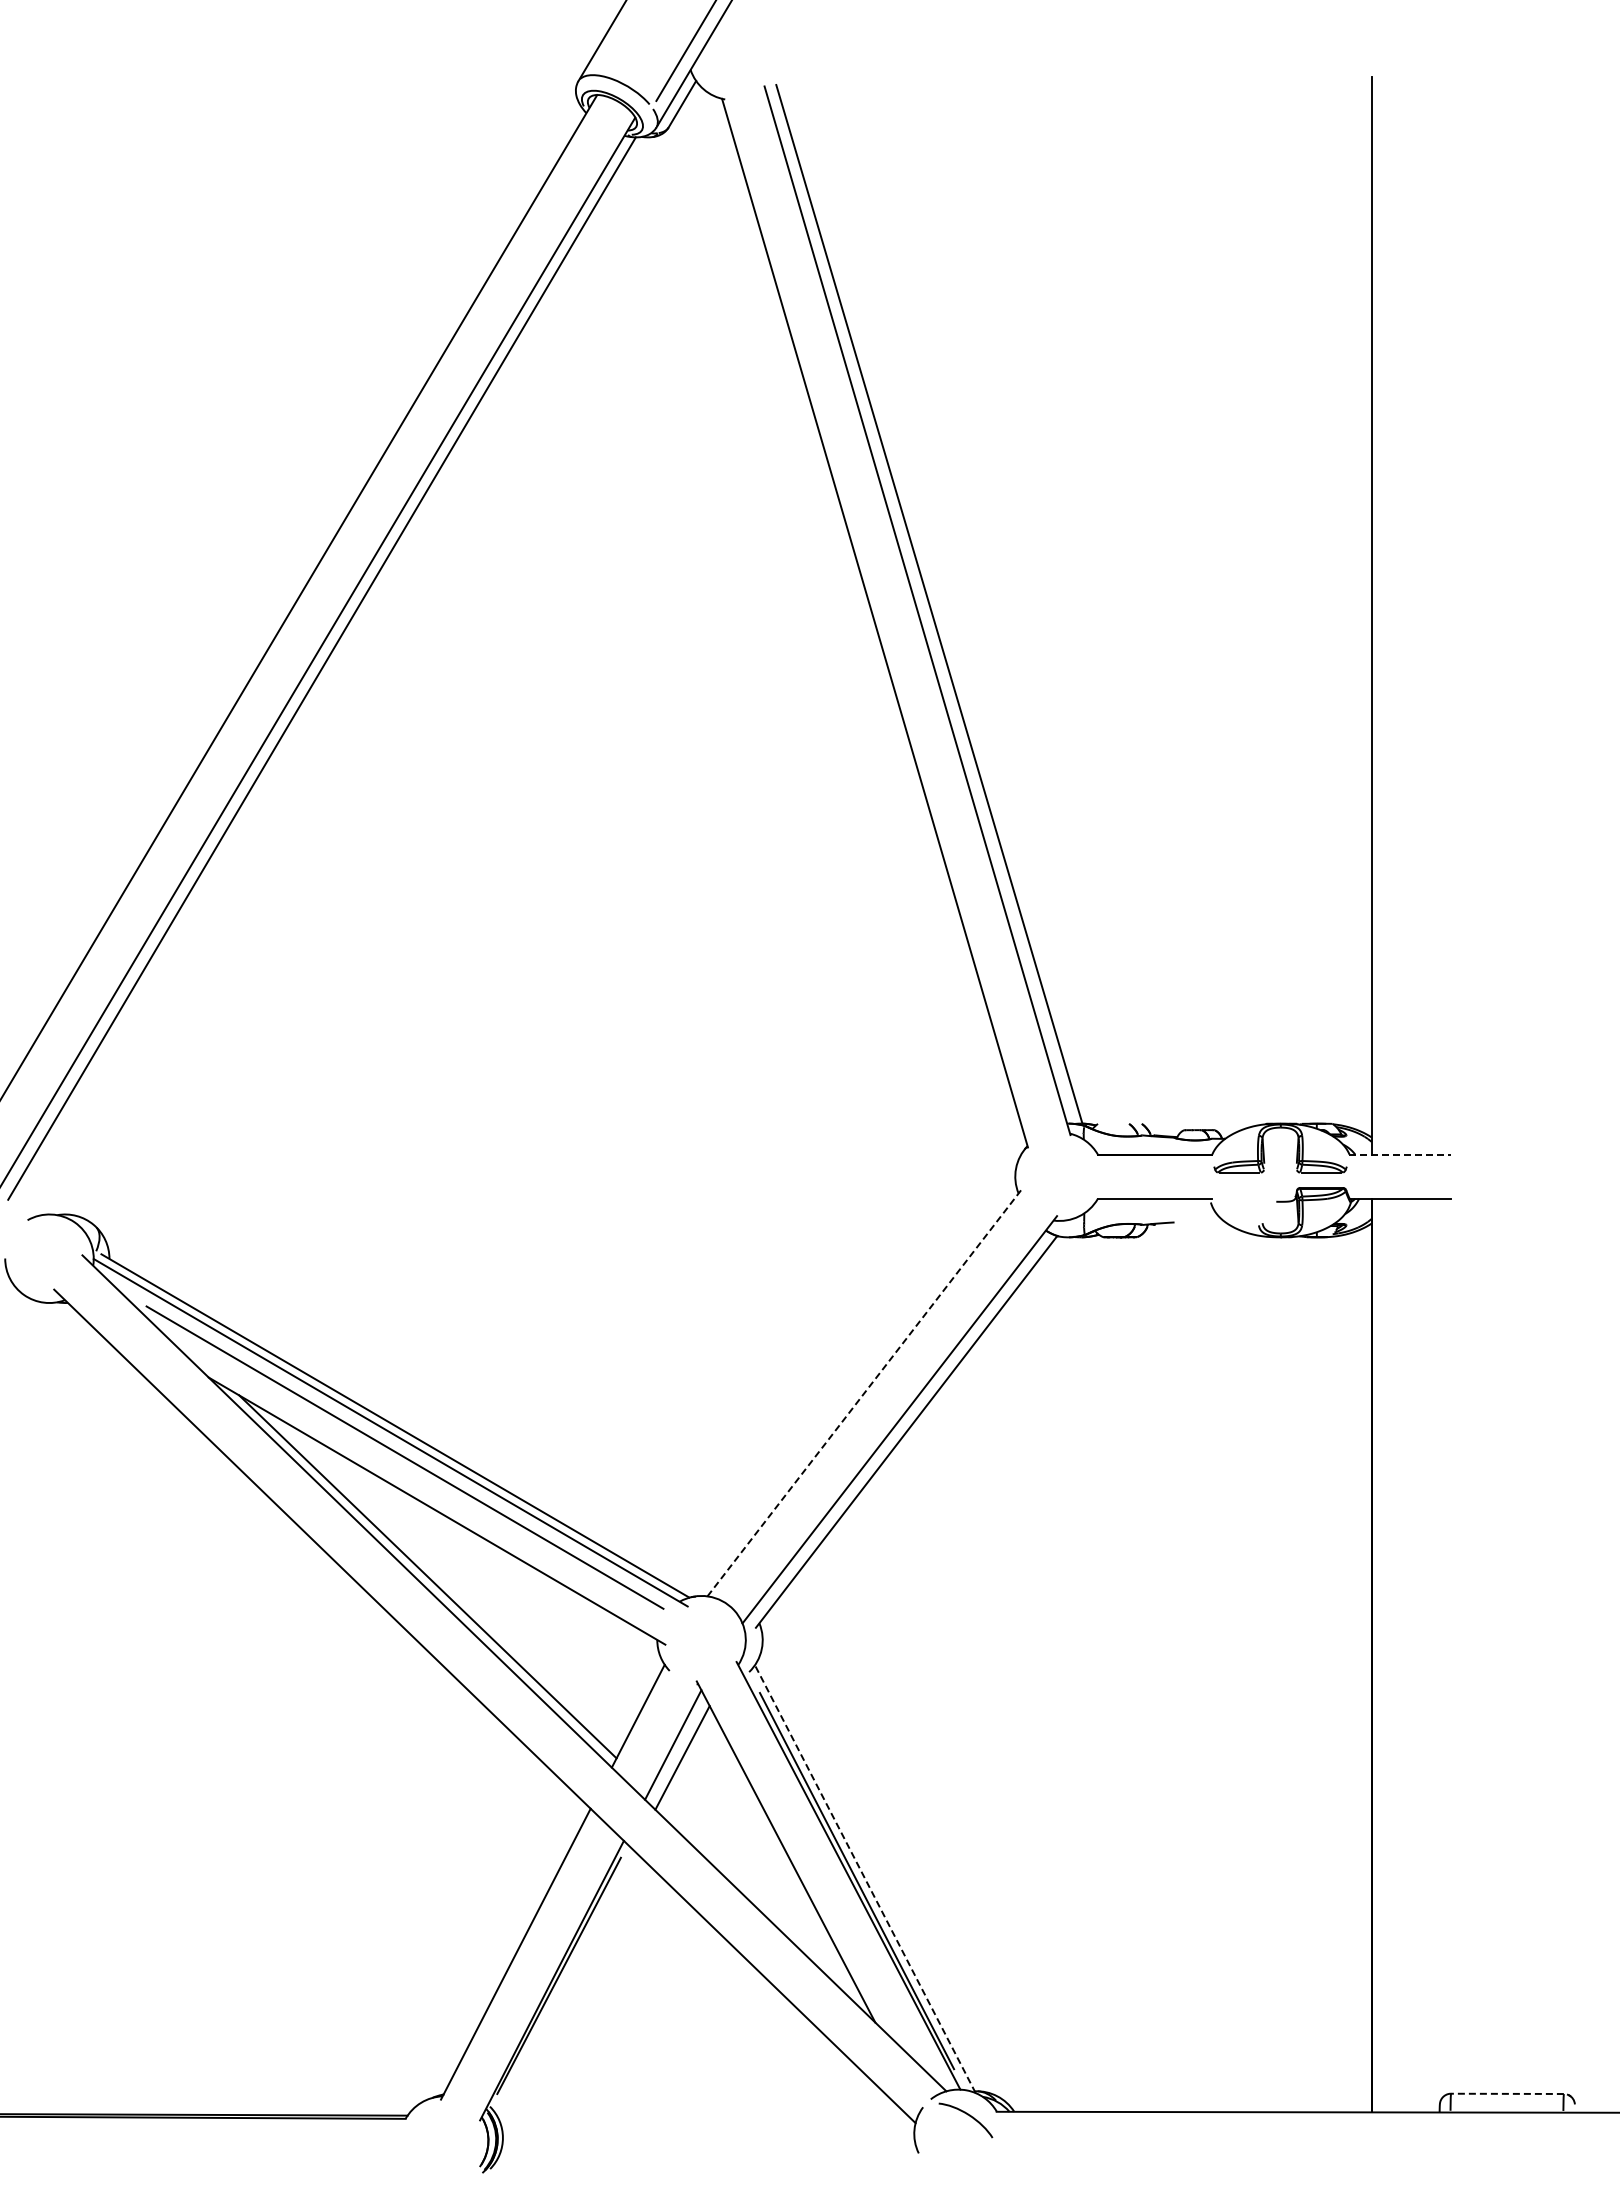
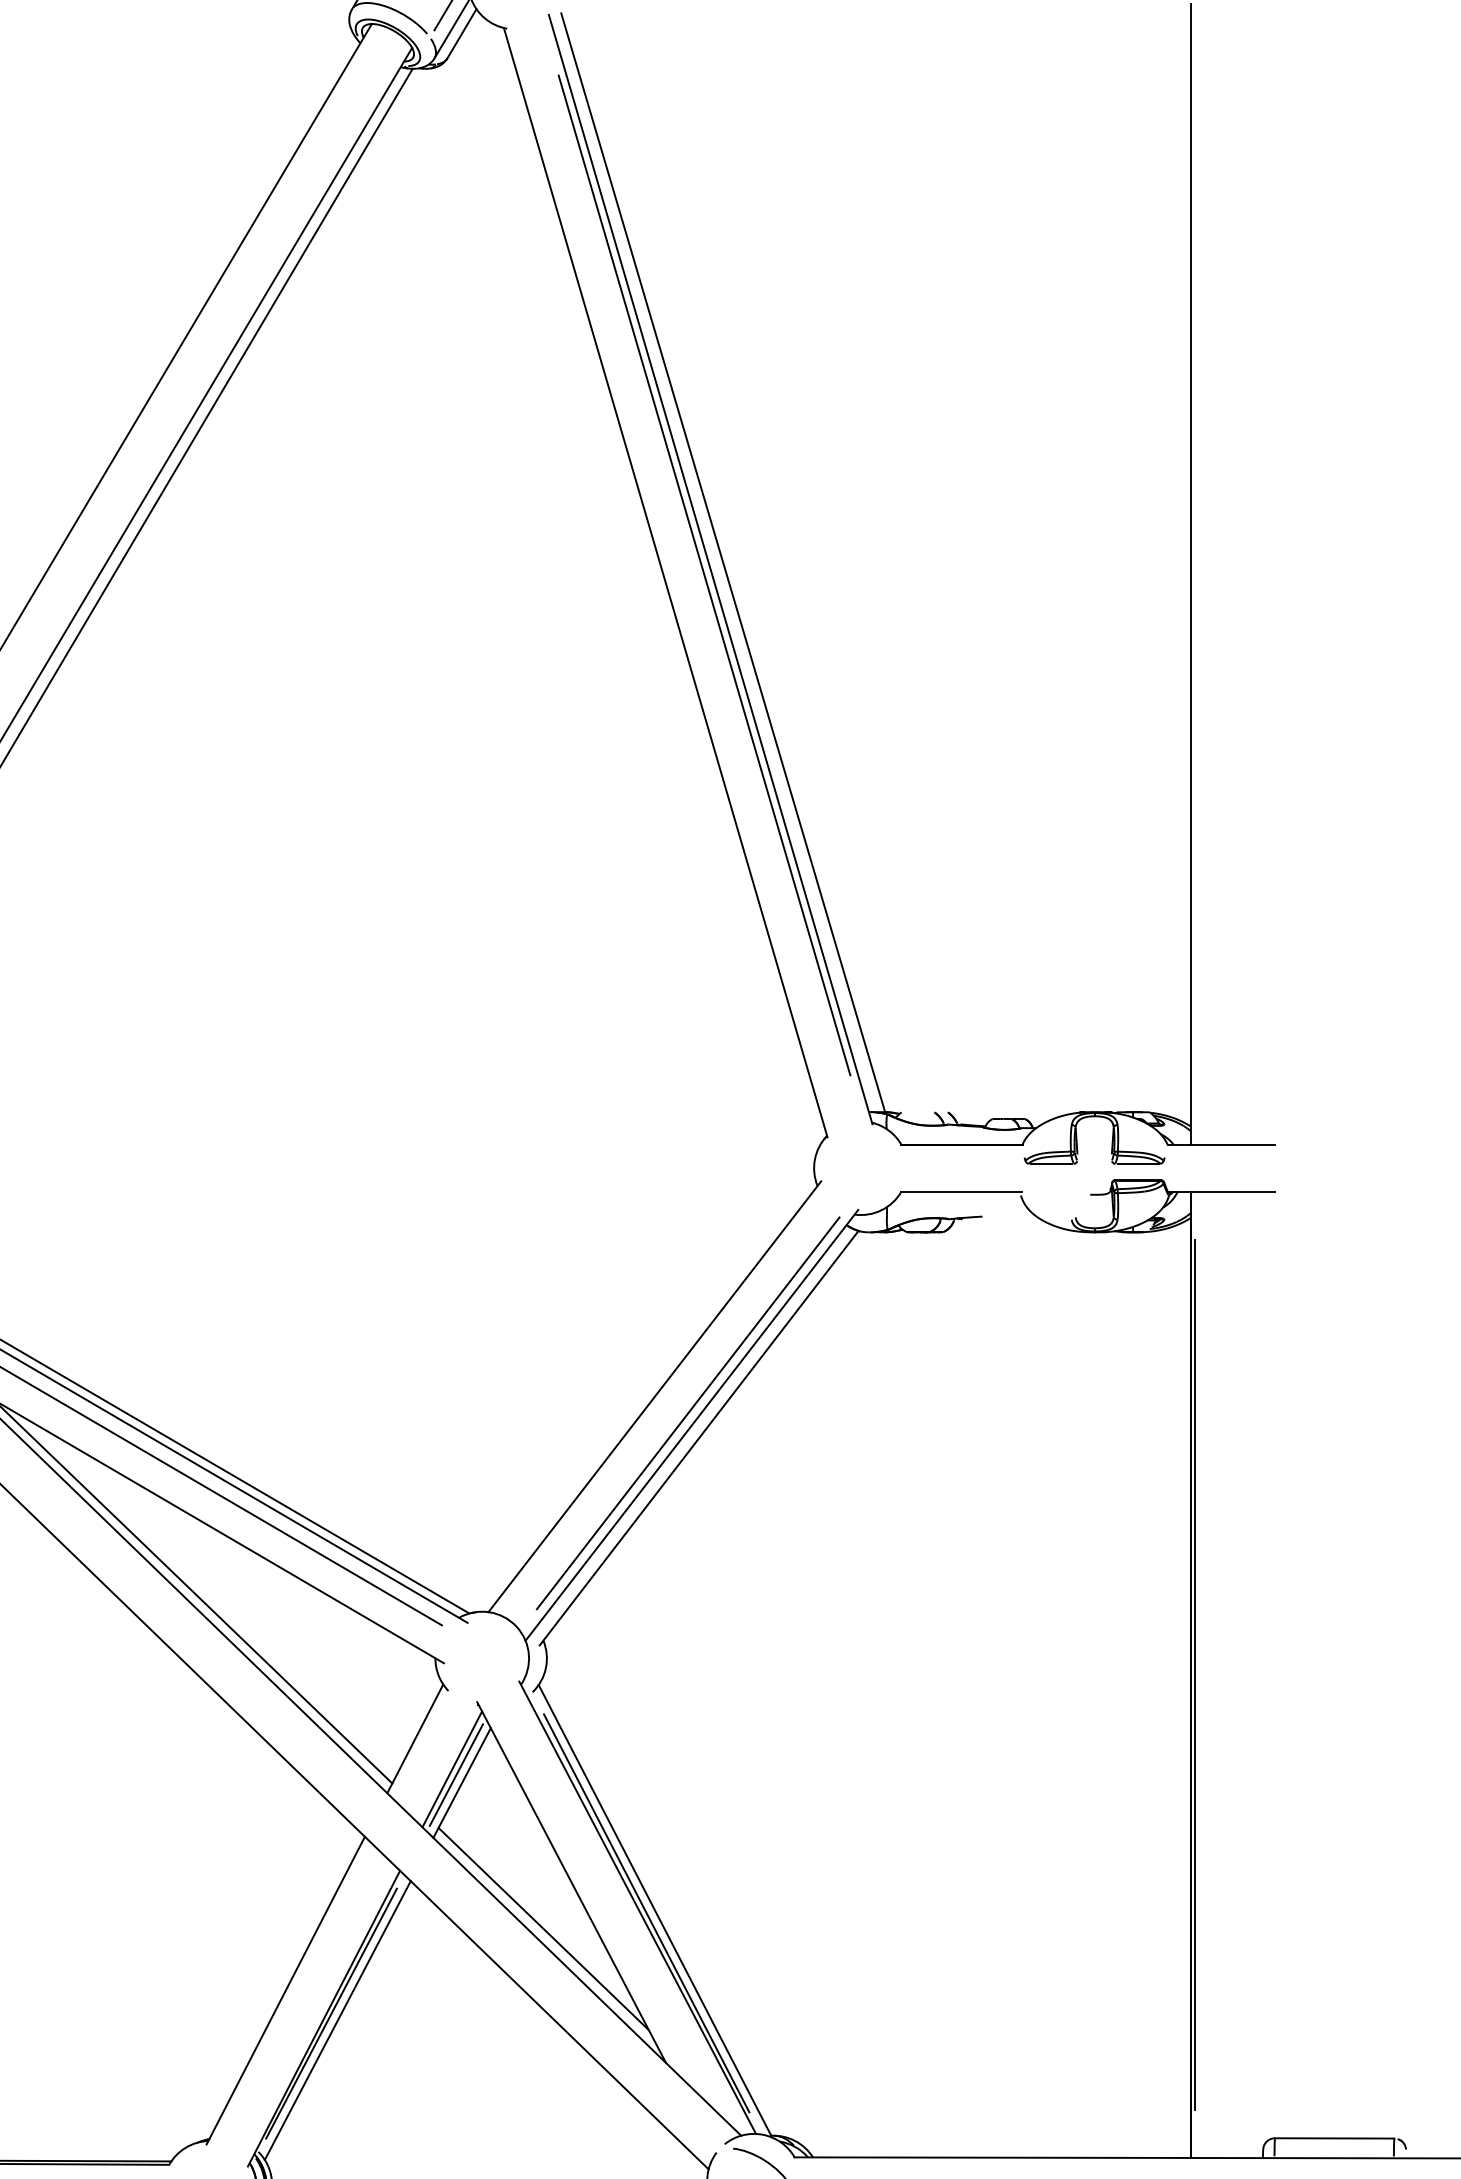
line: (911, 615) -> (704, 574), added
line: (1399, 1154) -> (1220, 1144), dashed -> solid
line: (865, 1392) -> (655, 1396), dashed -> solid
line: (896, 1408) -> (688, 1413), added
line: (1375, 1655) -> (1195, 1674), added
line: (677, 1750) -> (456, 1775), added
line: (865, 1879) -> (655, 1911), dashed -> solid
line: (759, 1895) -> (543, 1928), added
line: (565, 1982) -> (338, 2020), added
line: (1506, 2093) -> (1333, 2138), dashed -> solid

